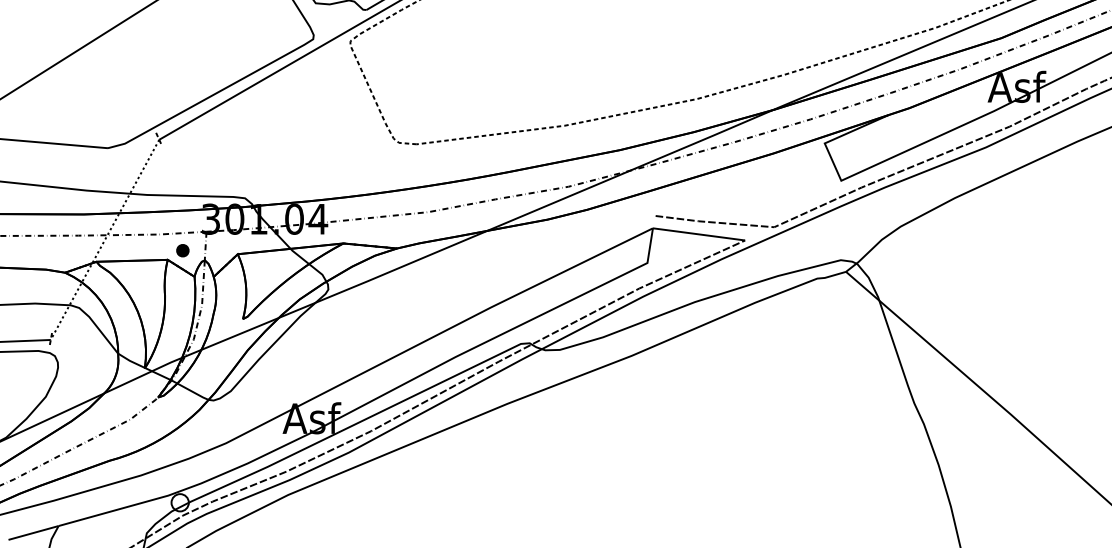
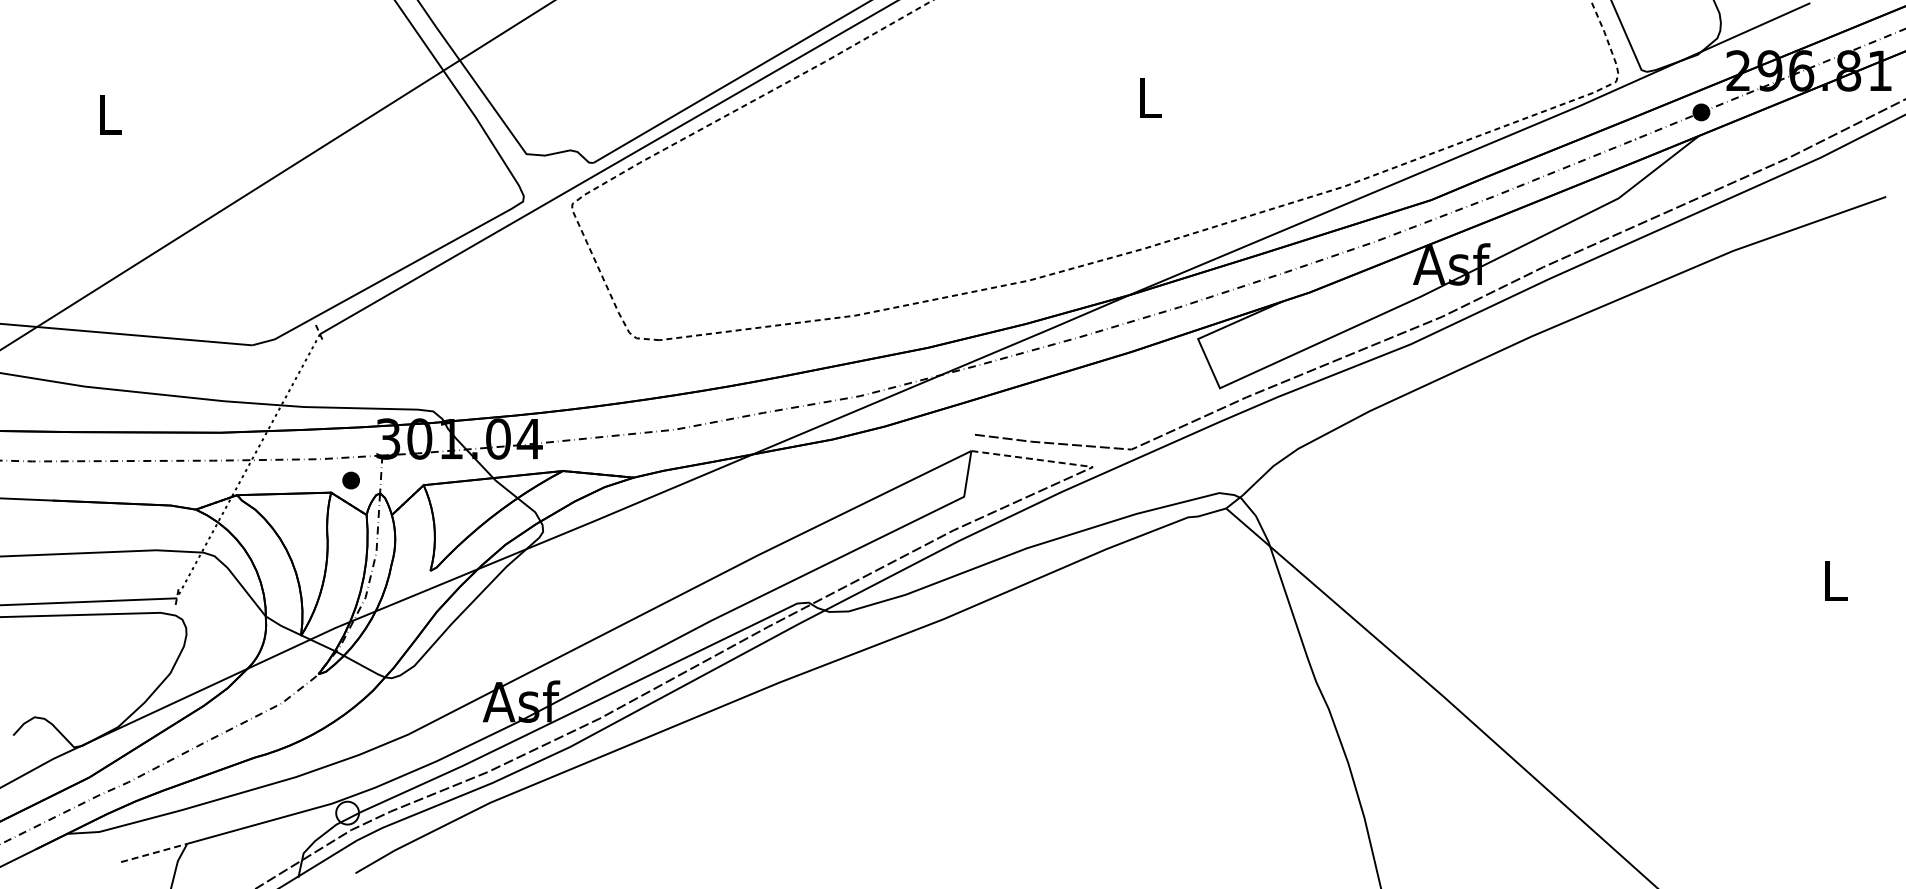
line: (699, 234) -> (1032, 459), solid -> dashed
line: (33, 532) -> (154, 852), solid -> dashed

